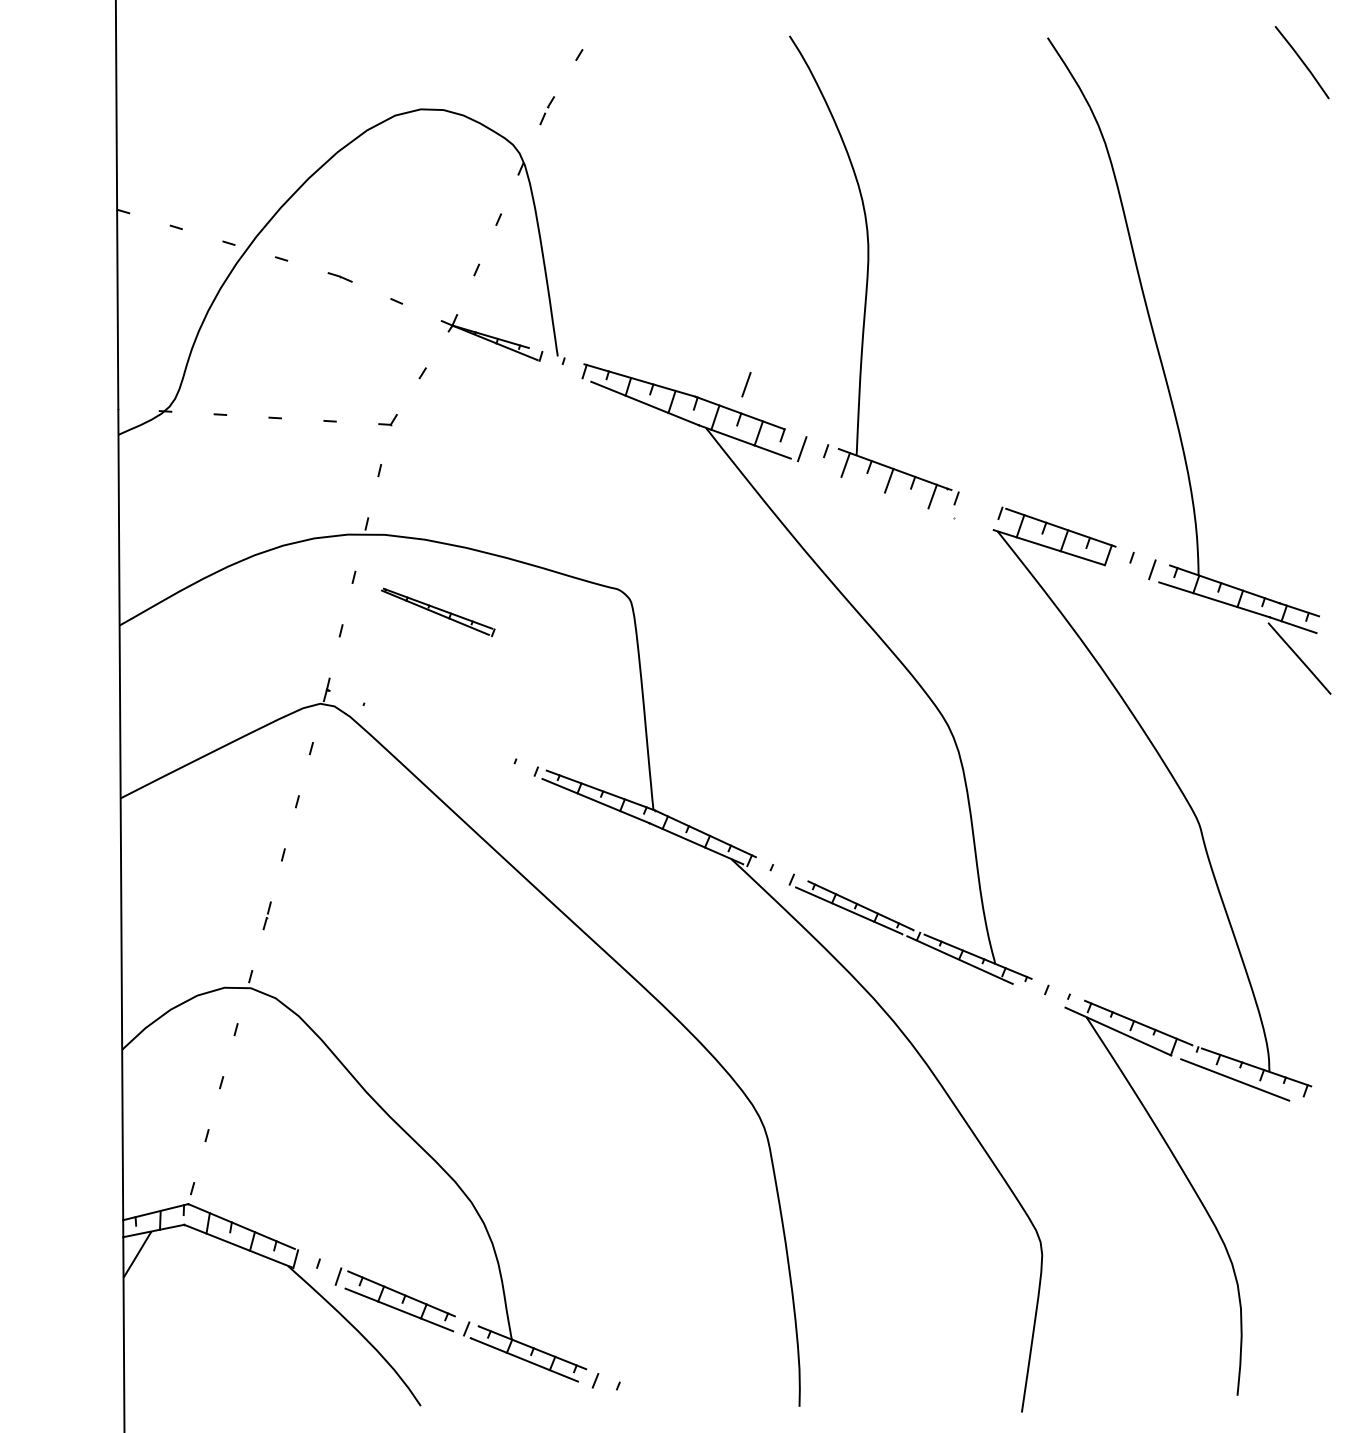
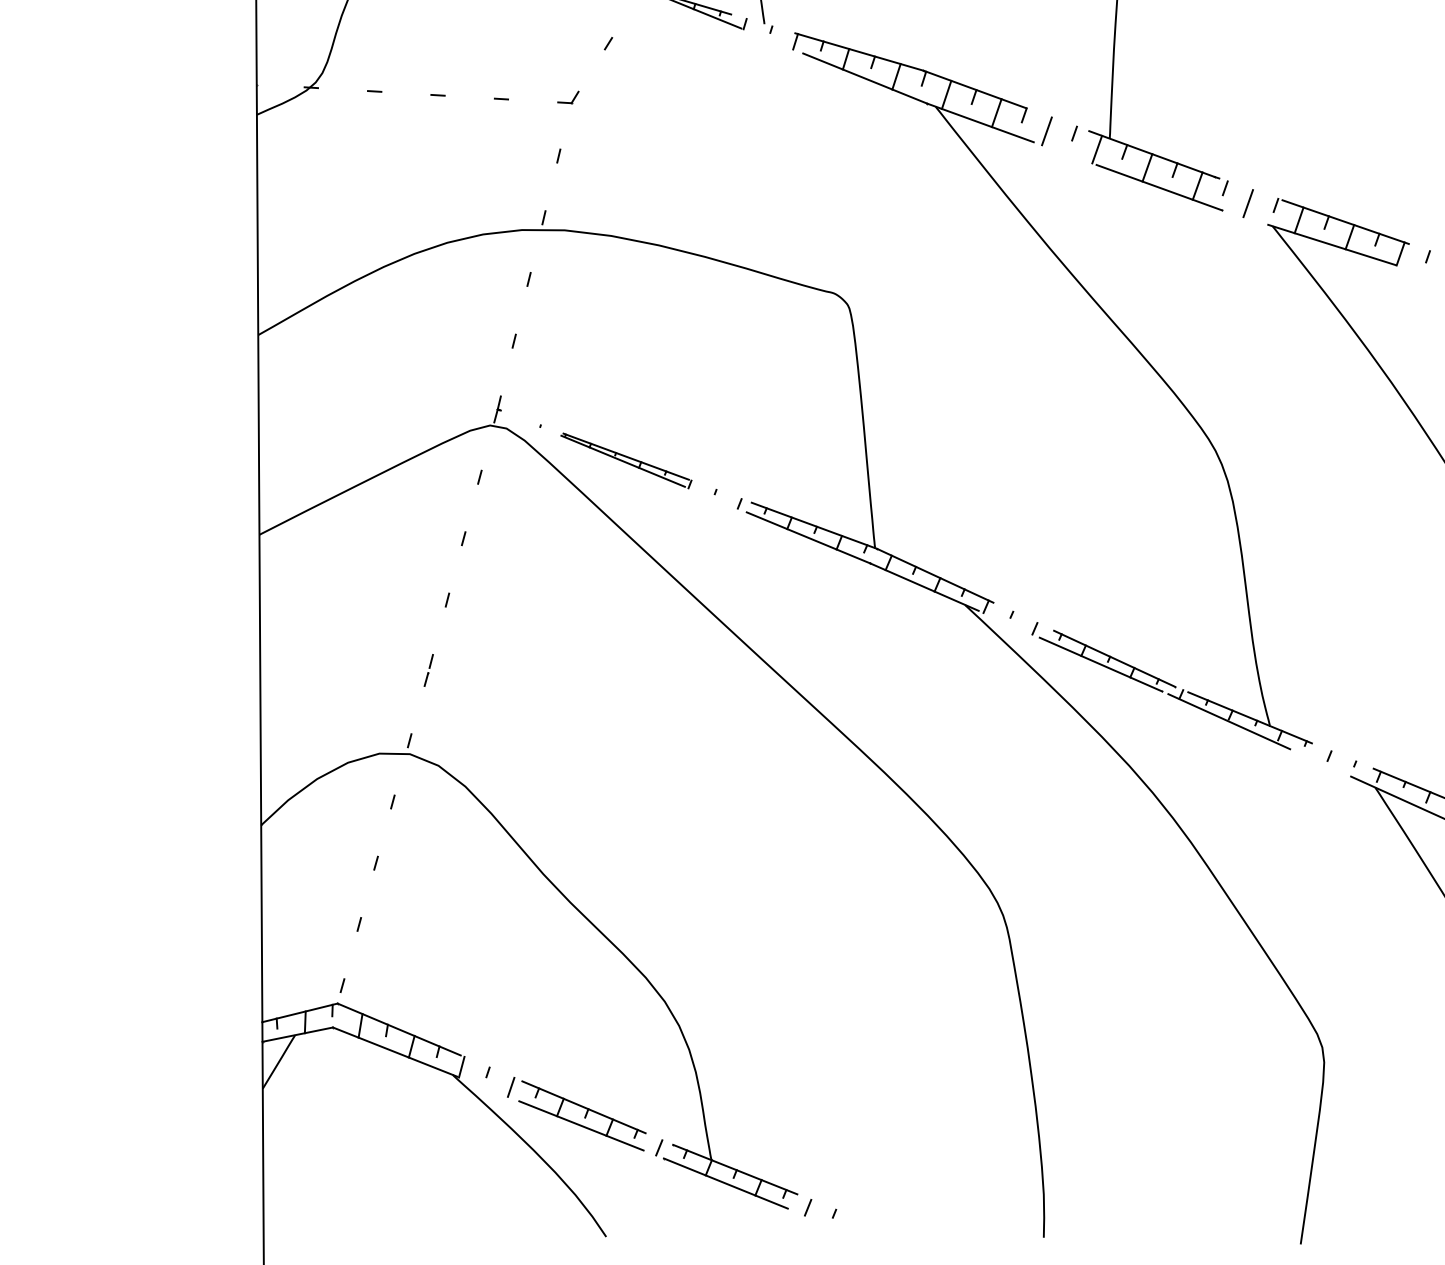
line: (746, 384) -> (1248, 203), moved
line: (899, 497) -> (1159, 187), added
part: (438, 612) -> (626, 461), moved

